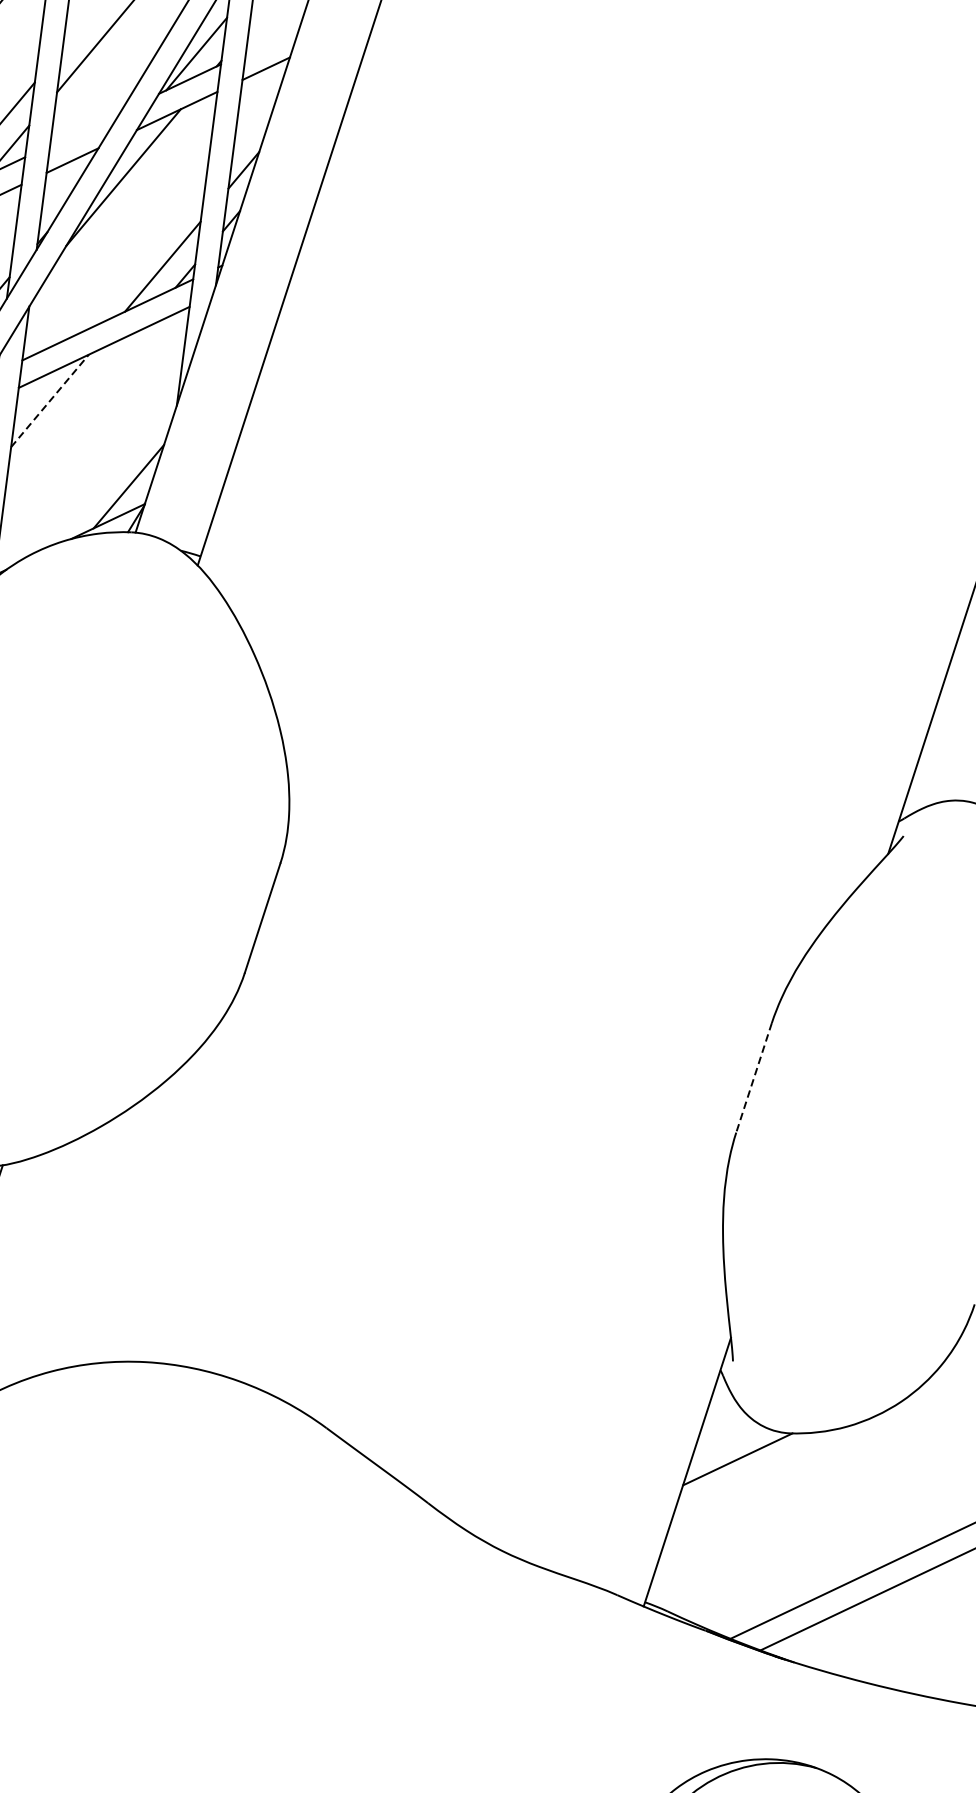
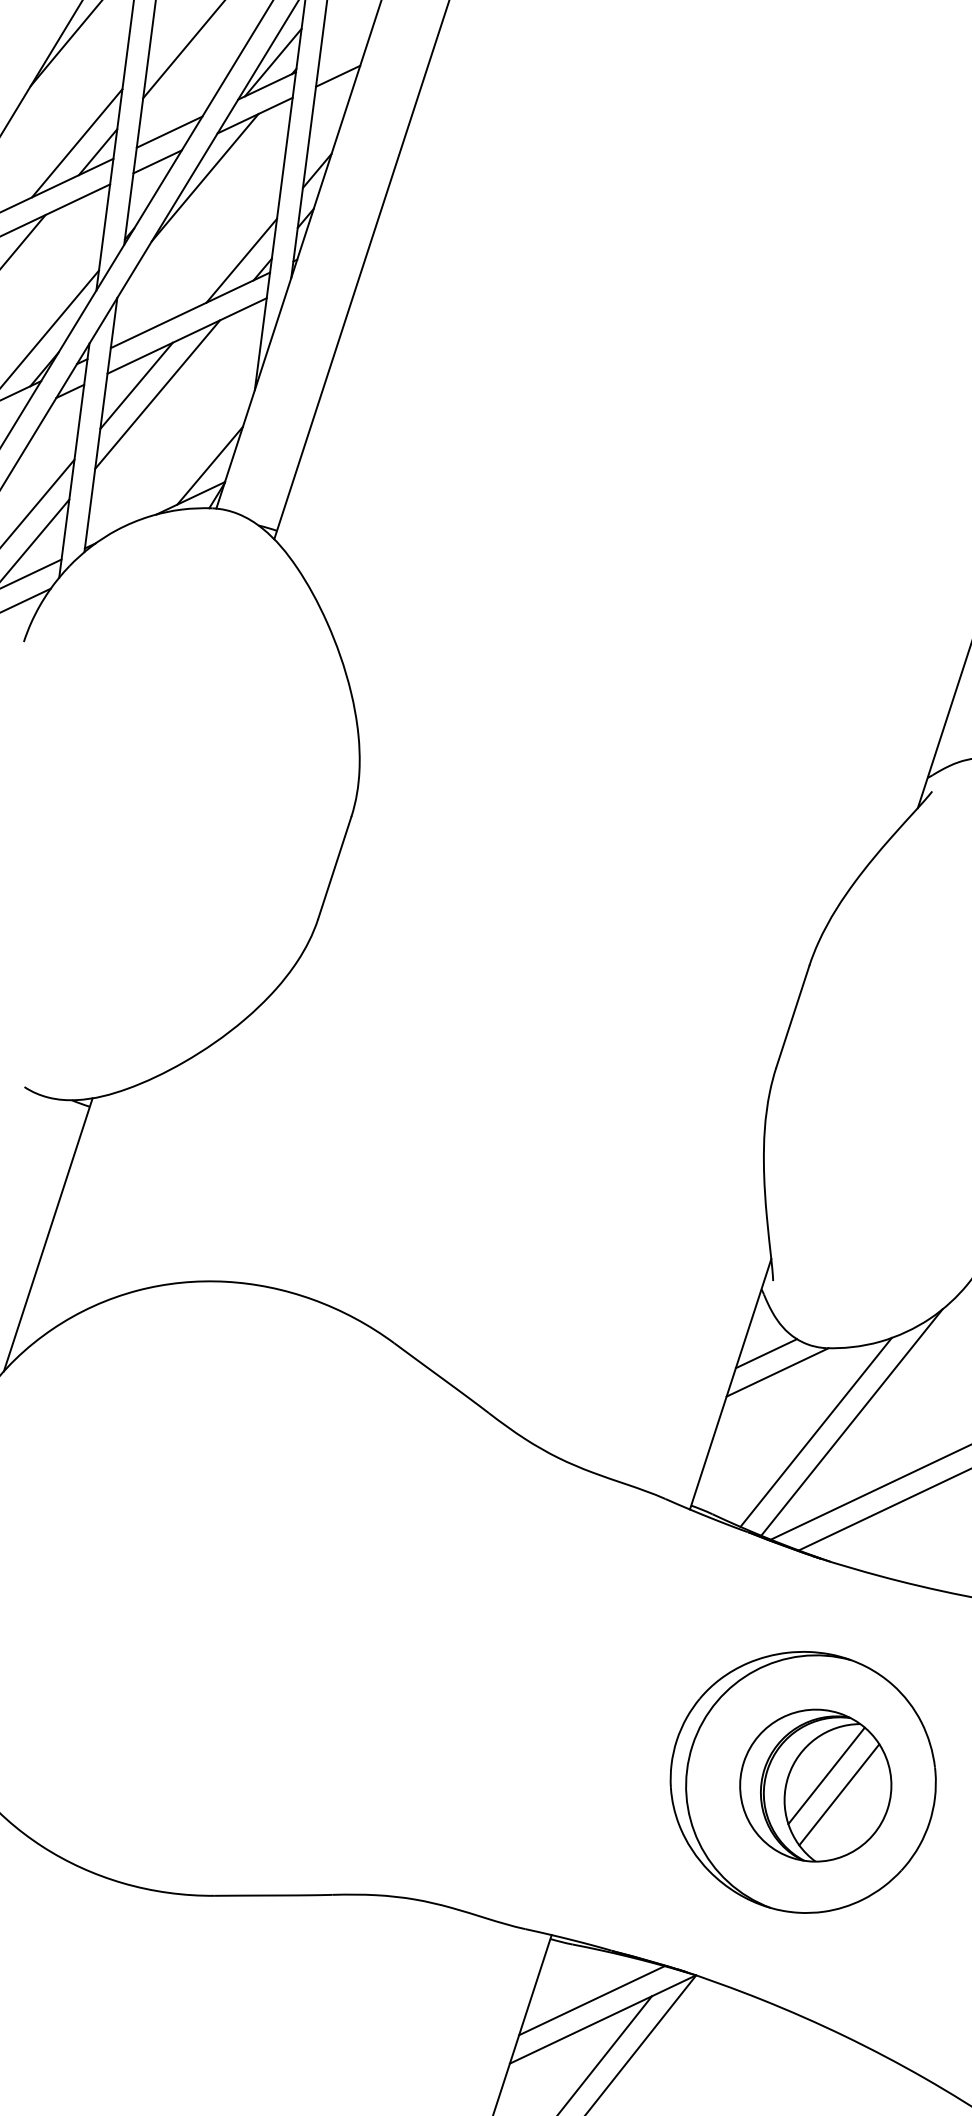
line: (85, 128) -> (169, 131), added
line: (49, 400) -> (136, 385), dashed -> solid
line: (72, 410) -> (157, 394), added
line: (753, 1077) -> (792, 1016), dashed -> solid
line: (725, 1439) -> (766, 1353), added
line: (817, 1513) -> (851, 1422), added
line: (778, 1522) -> (815, 1431), added

